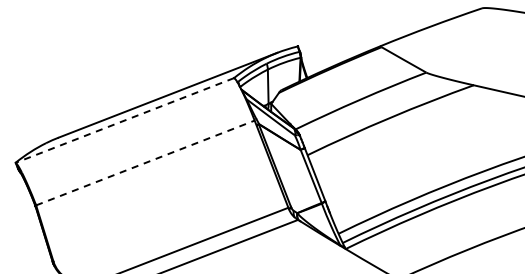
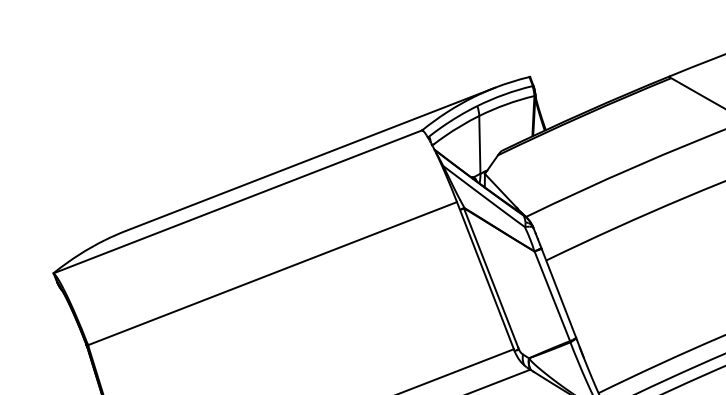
line: (124, 120) -> (237, 201), dashed -> solid
line: (145, 162) -> (272, 272), dashed -> solid

